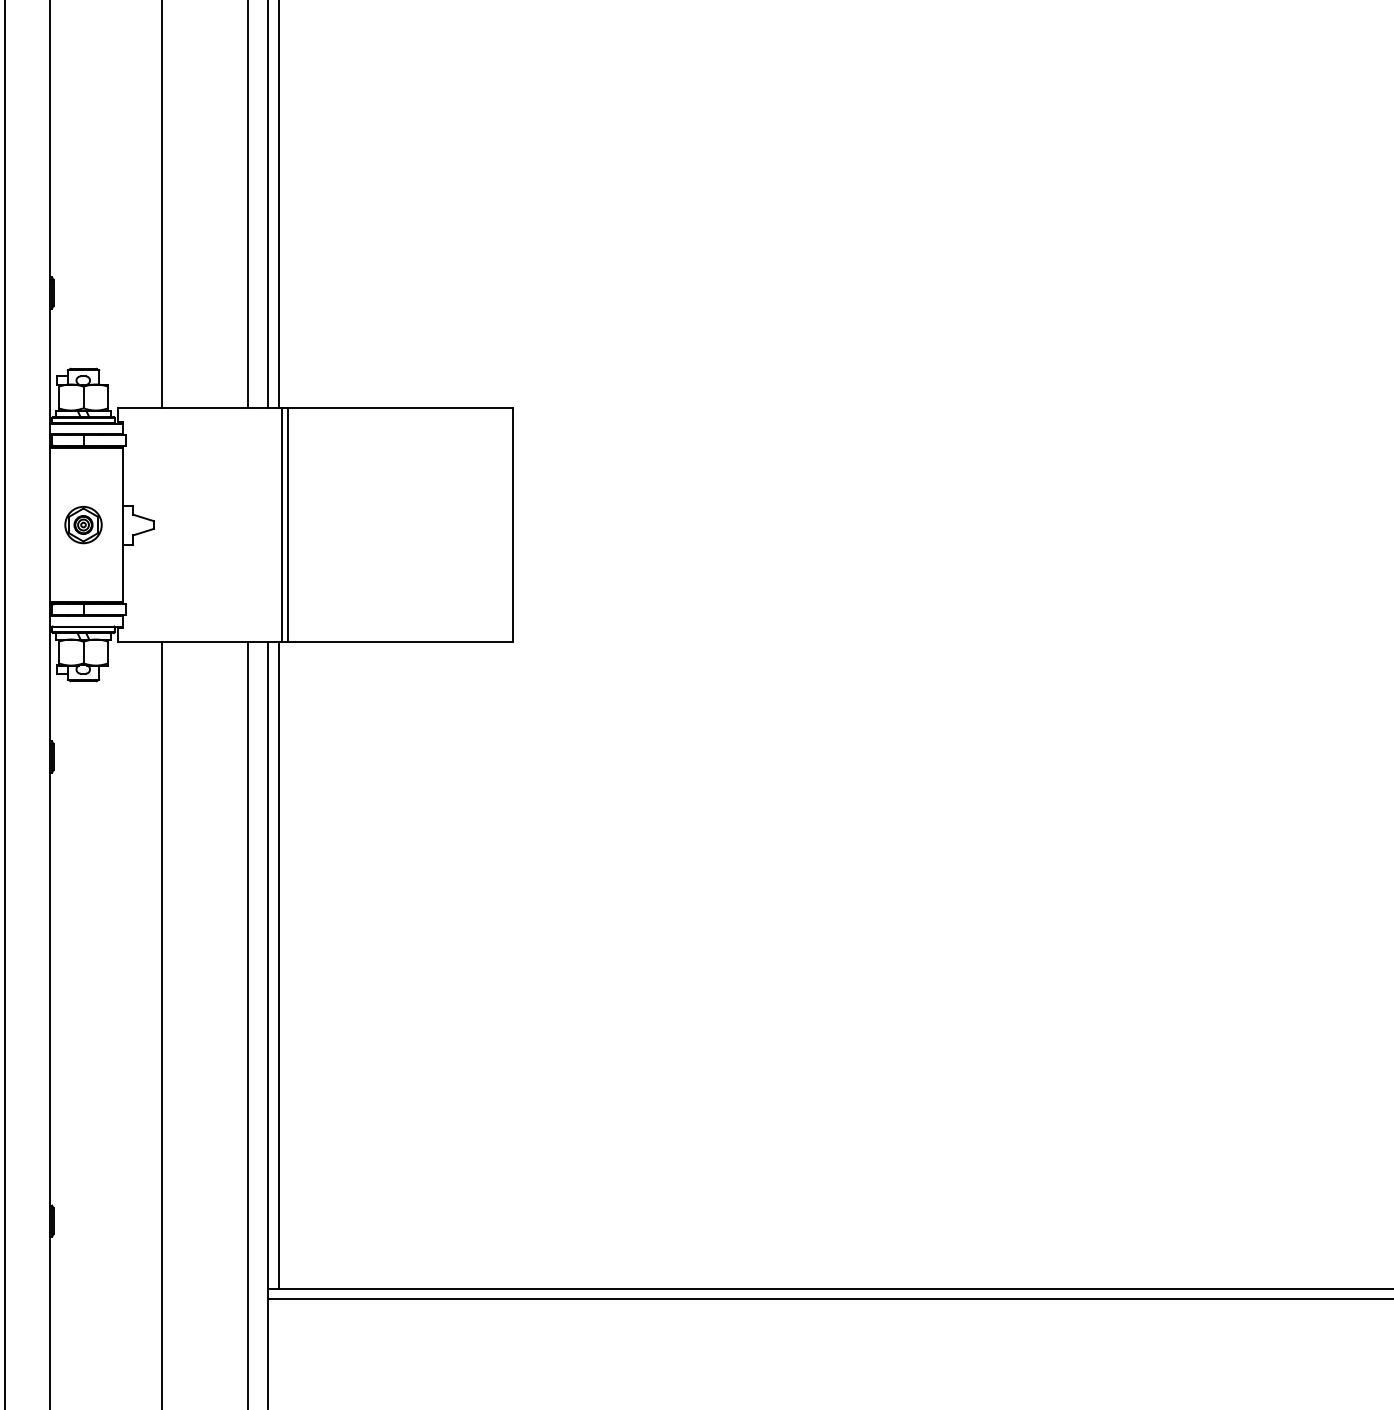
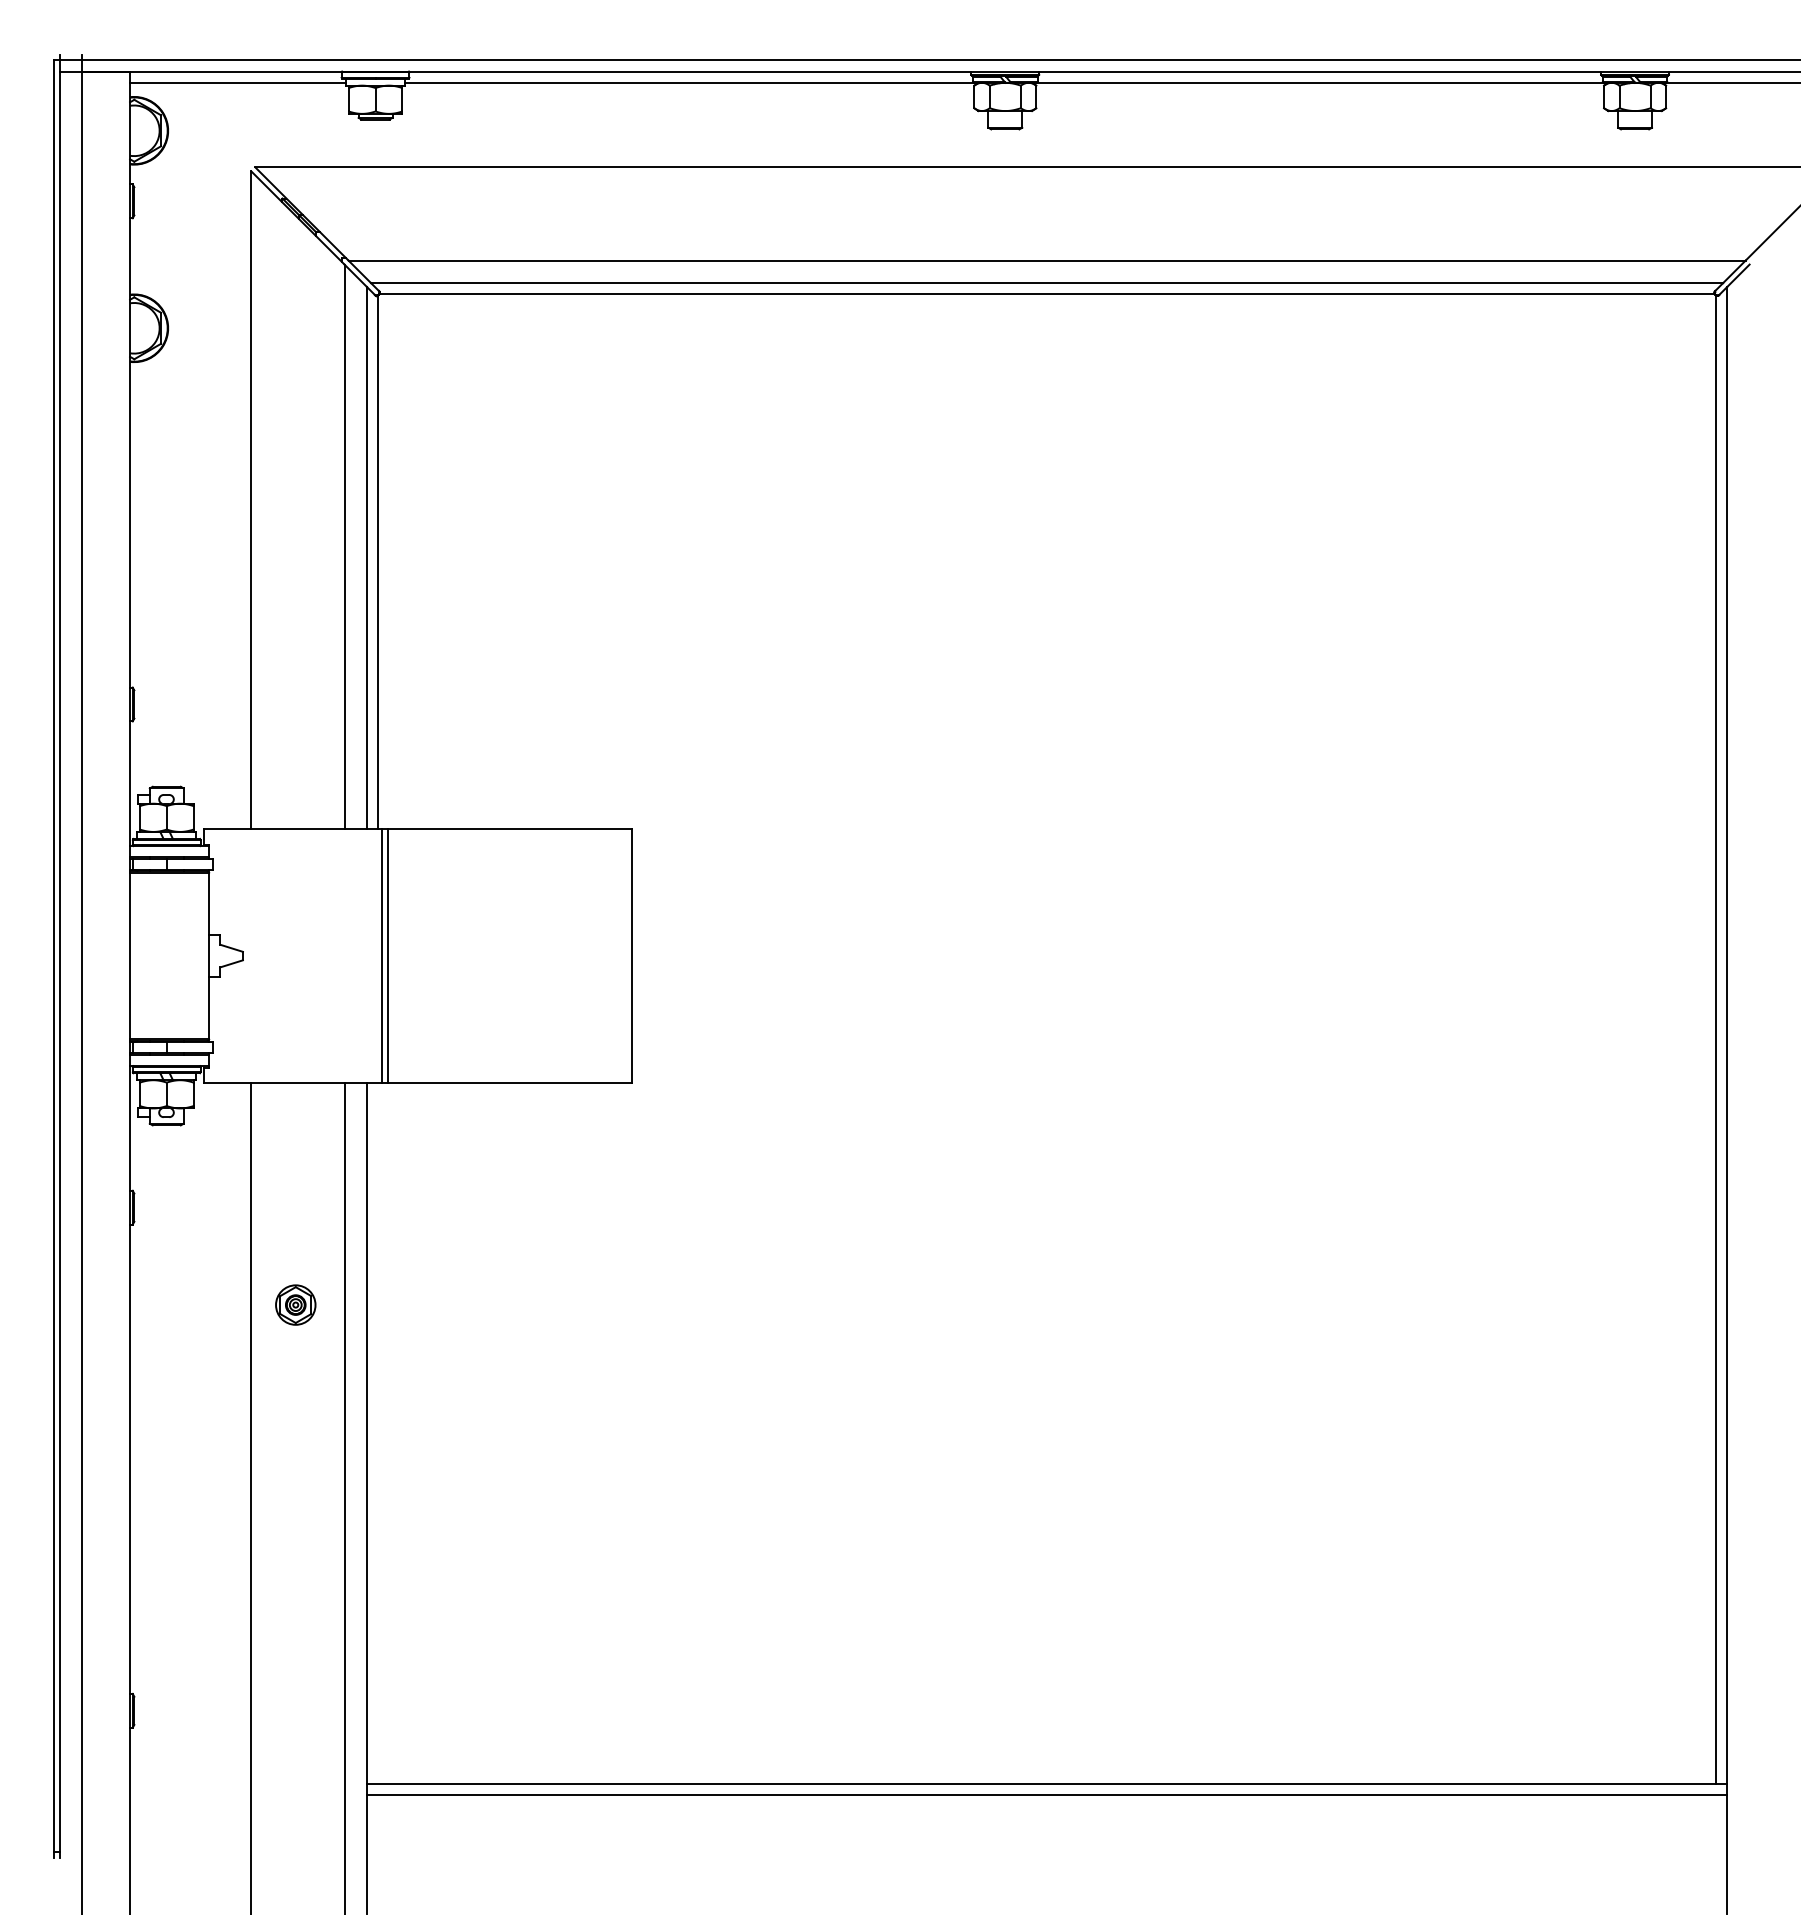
part: (83, 524) -> (295, 1304), moved
line: (278, 965) -> (378, 1433), removed

